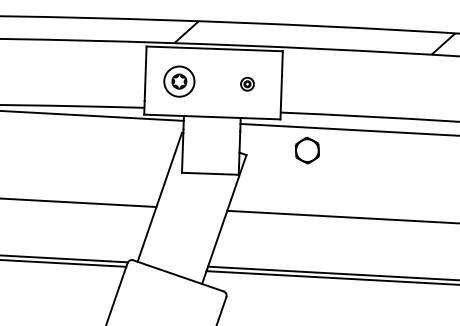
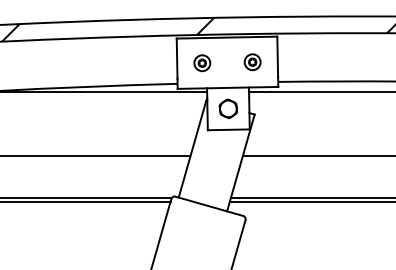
part: (179, 82) -> (202, 63), size x0.71
part: (247, 84) -> (252, 62), size x1.67
part: (307, 150) -> (228, 108), moved

